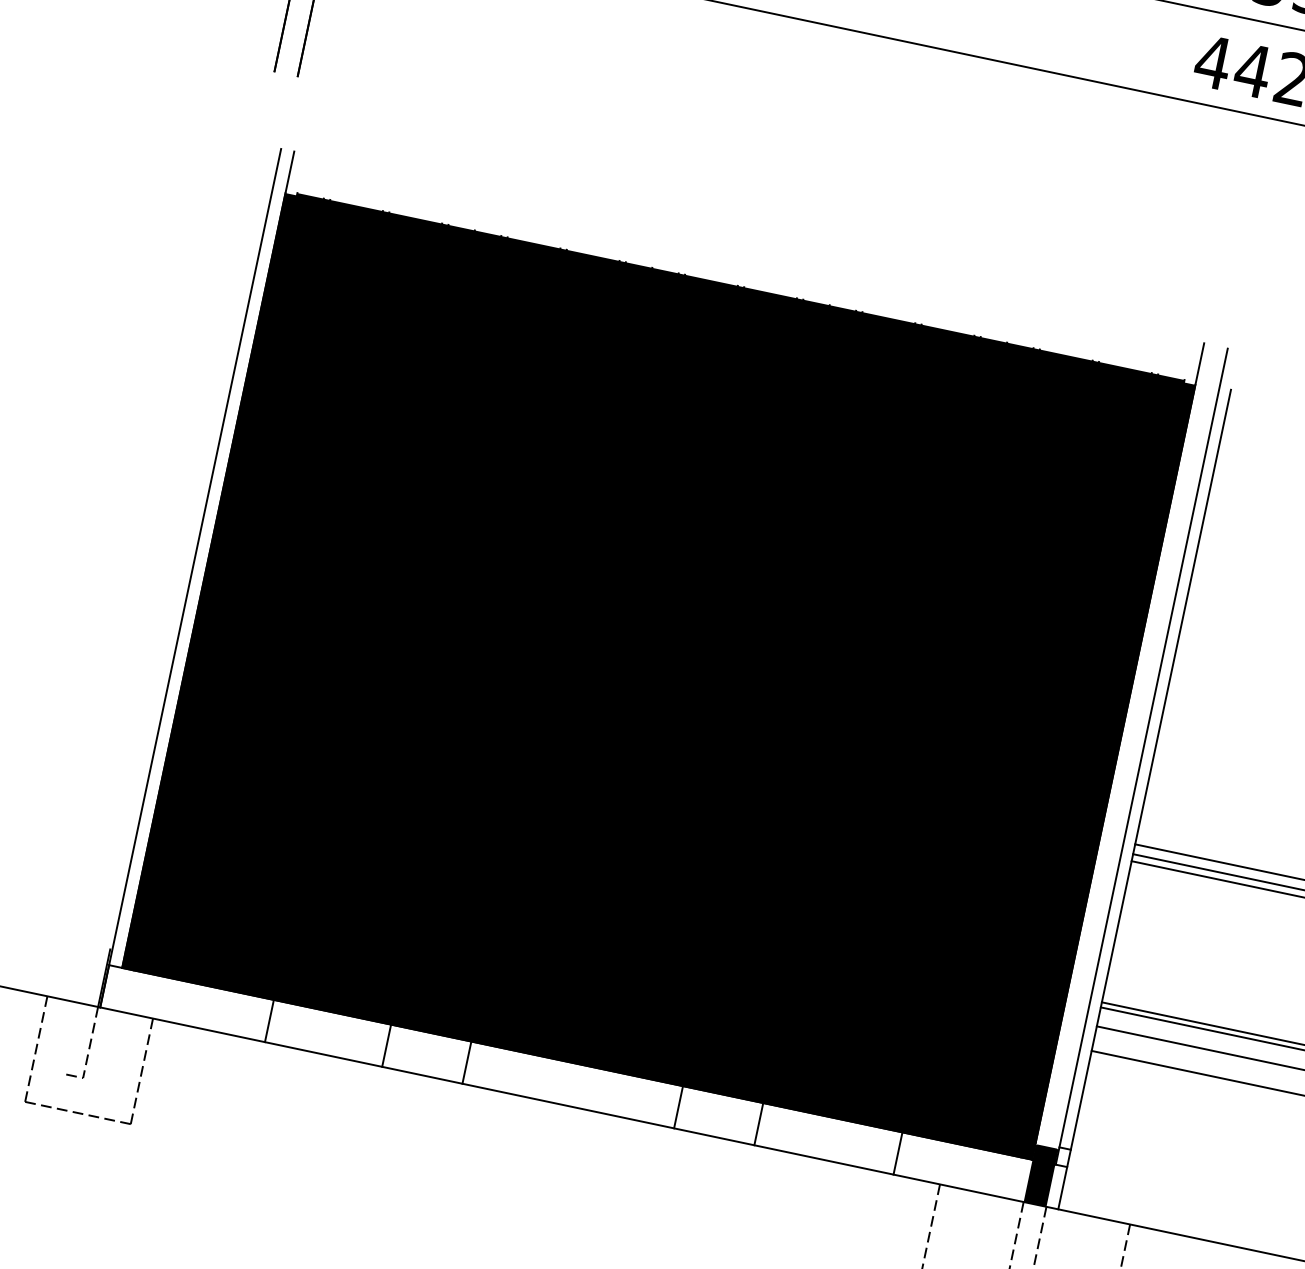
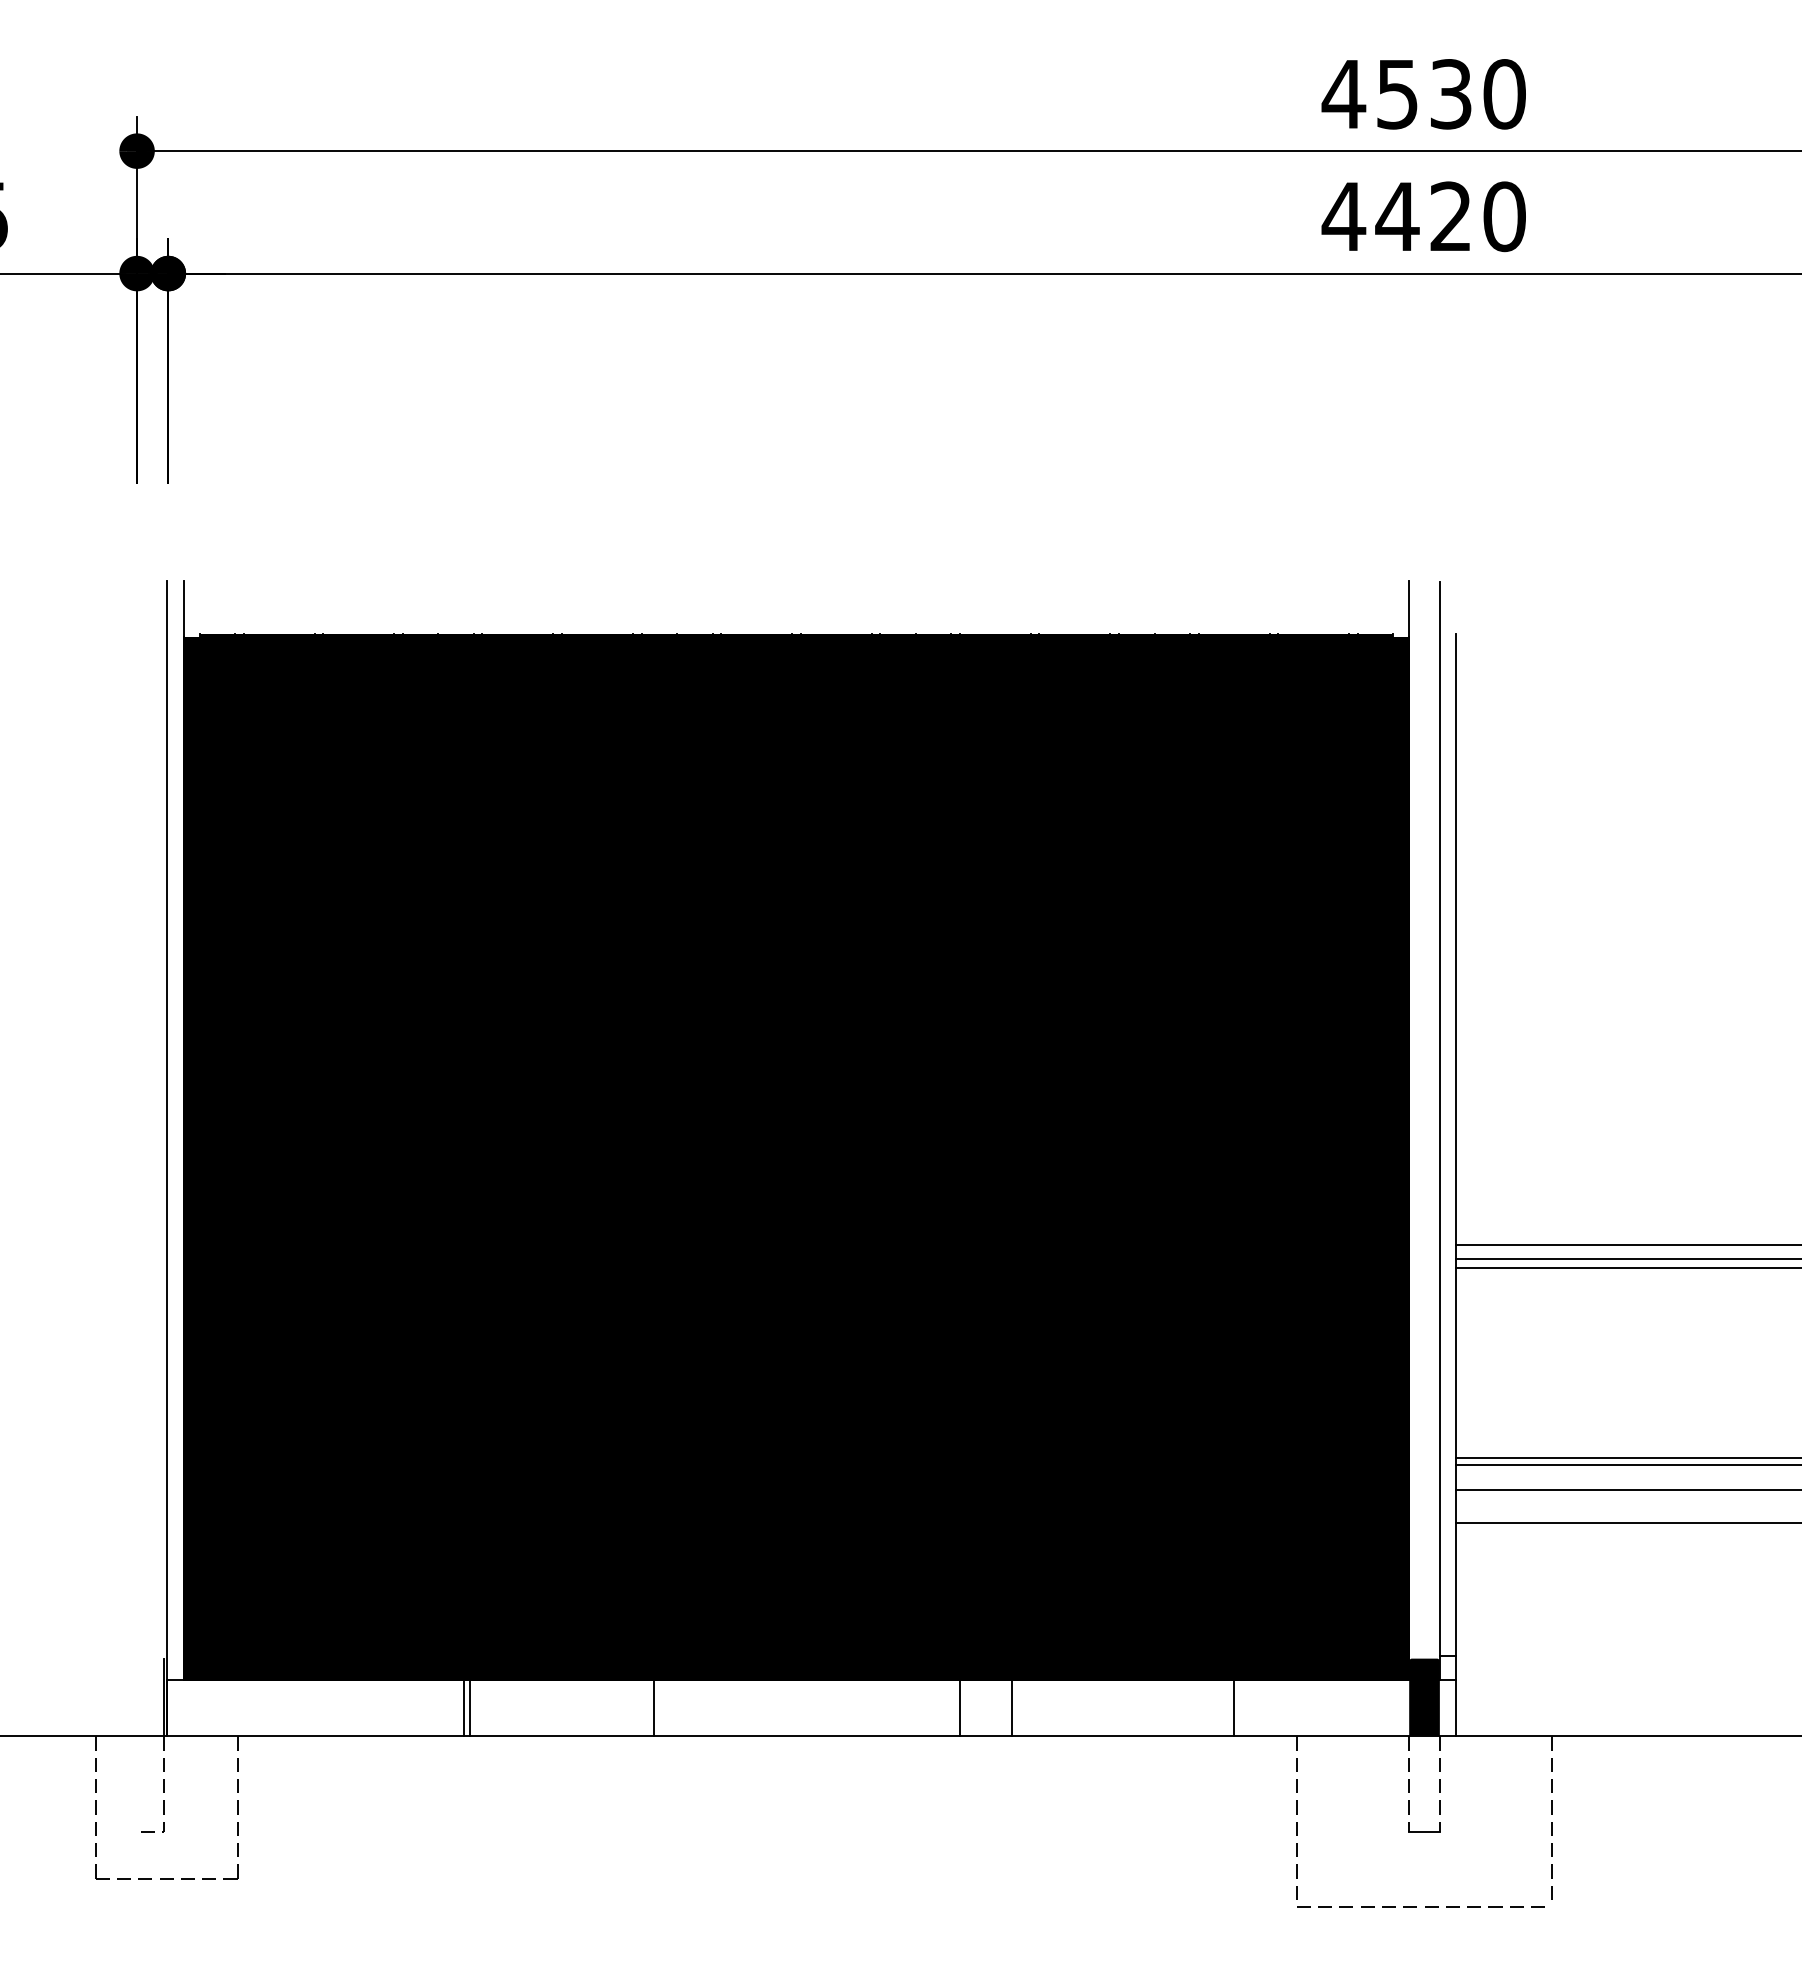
line: (269, 1020) -> (464, 1707), moved
line: (387, 1045) -> (470, 1707), moved
line: (678, 1106) -> (1011, 1707), moved
line: (758, 1123) -> (959, 1707), moved

